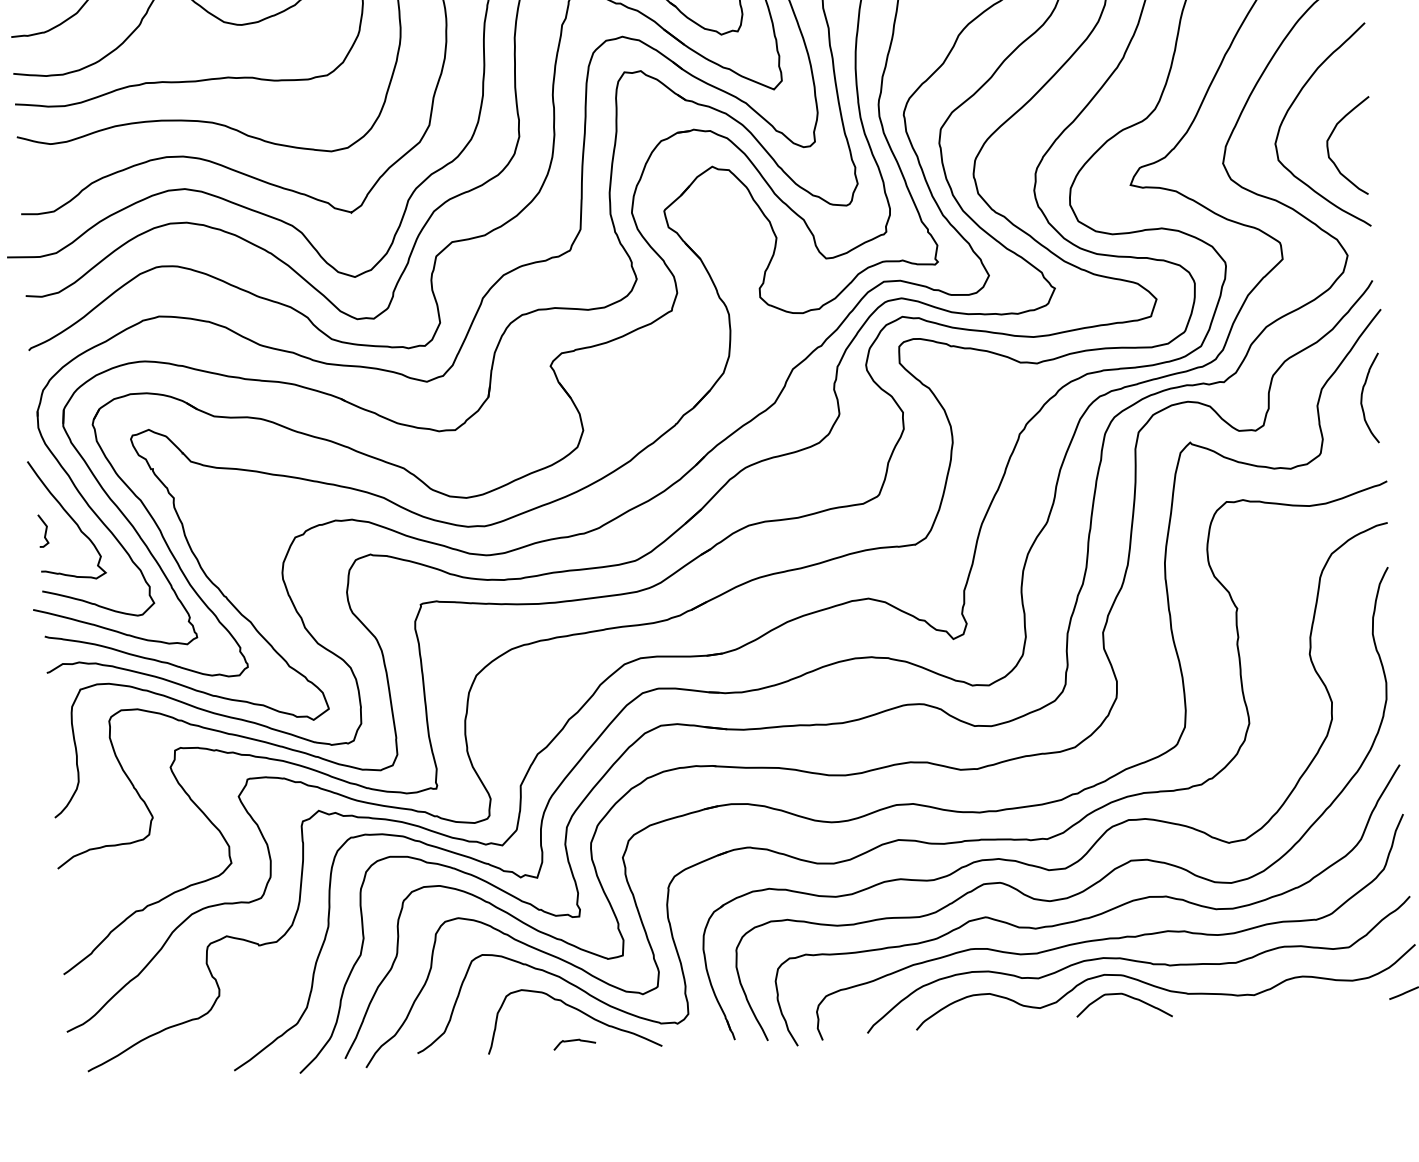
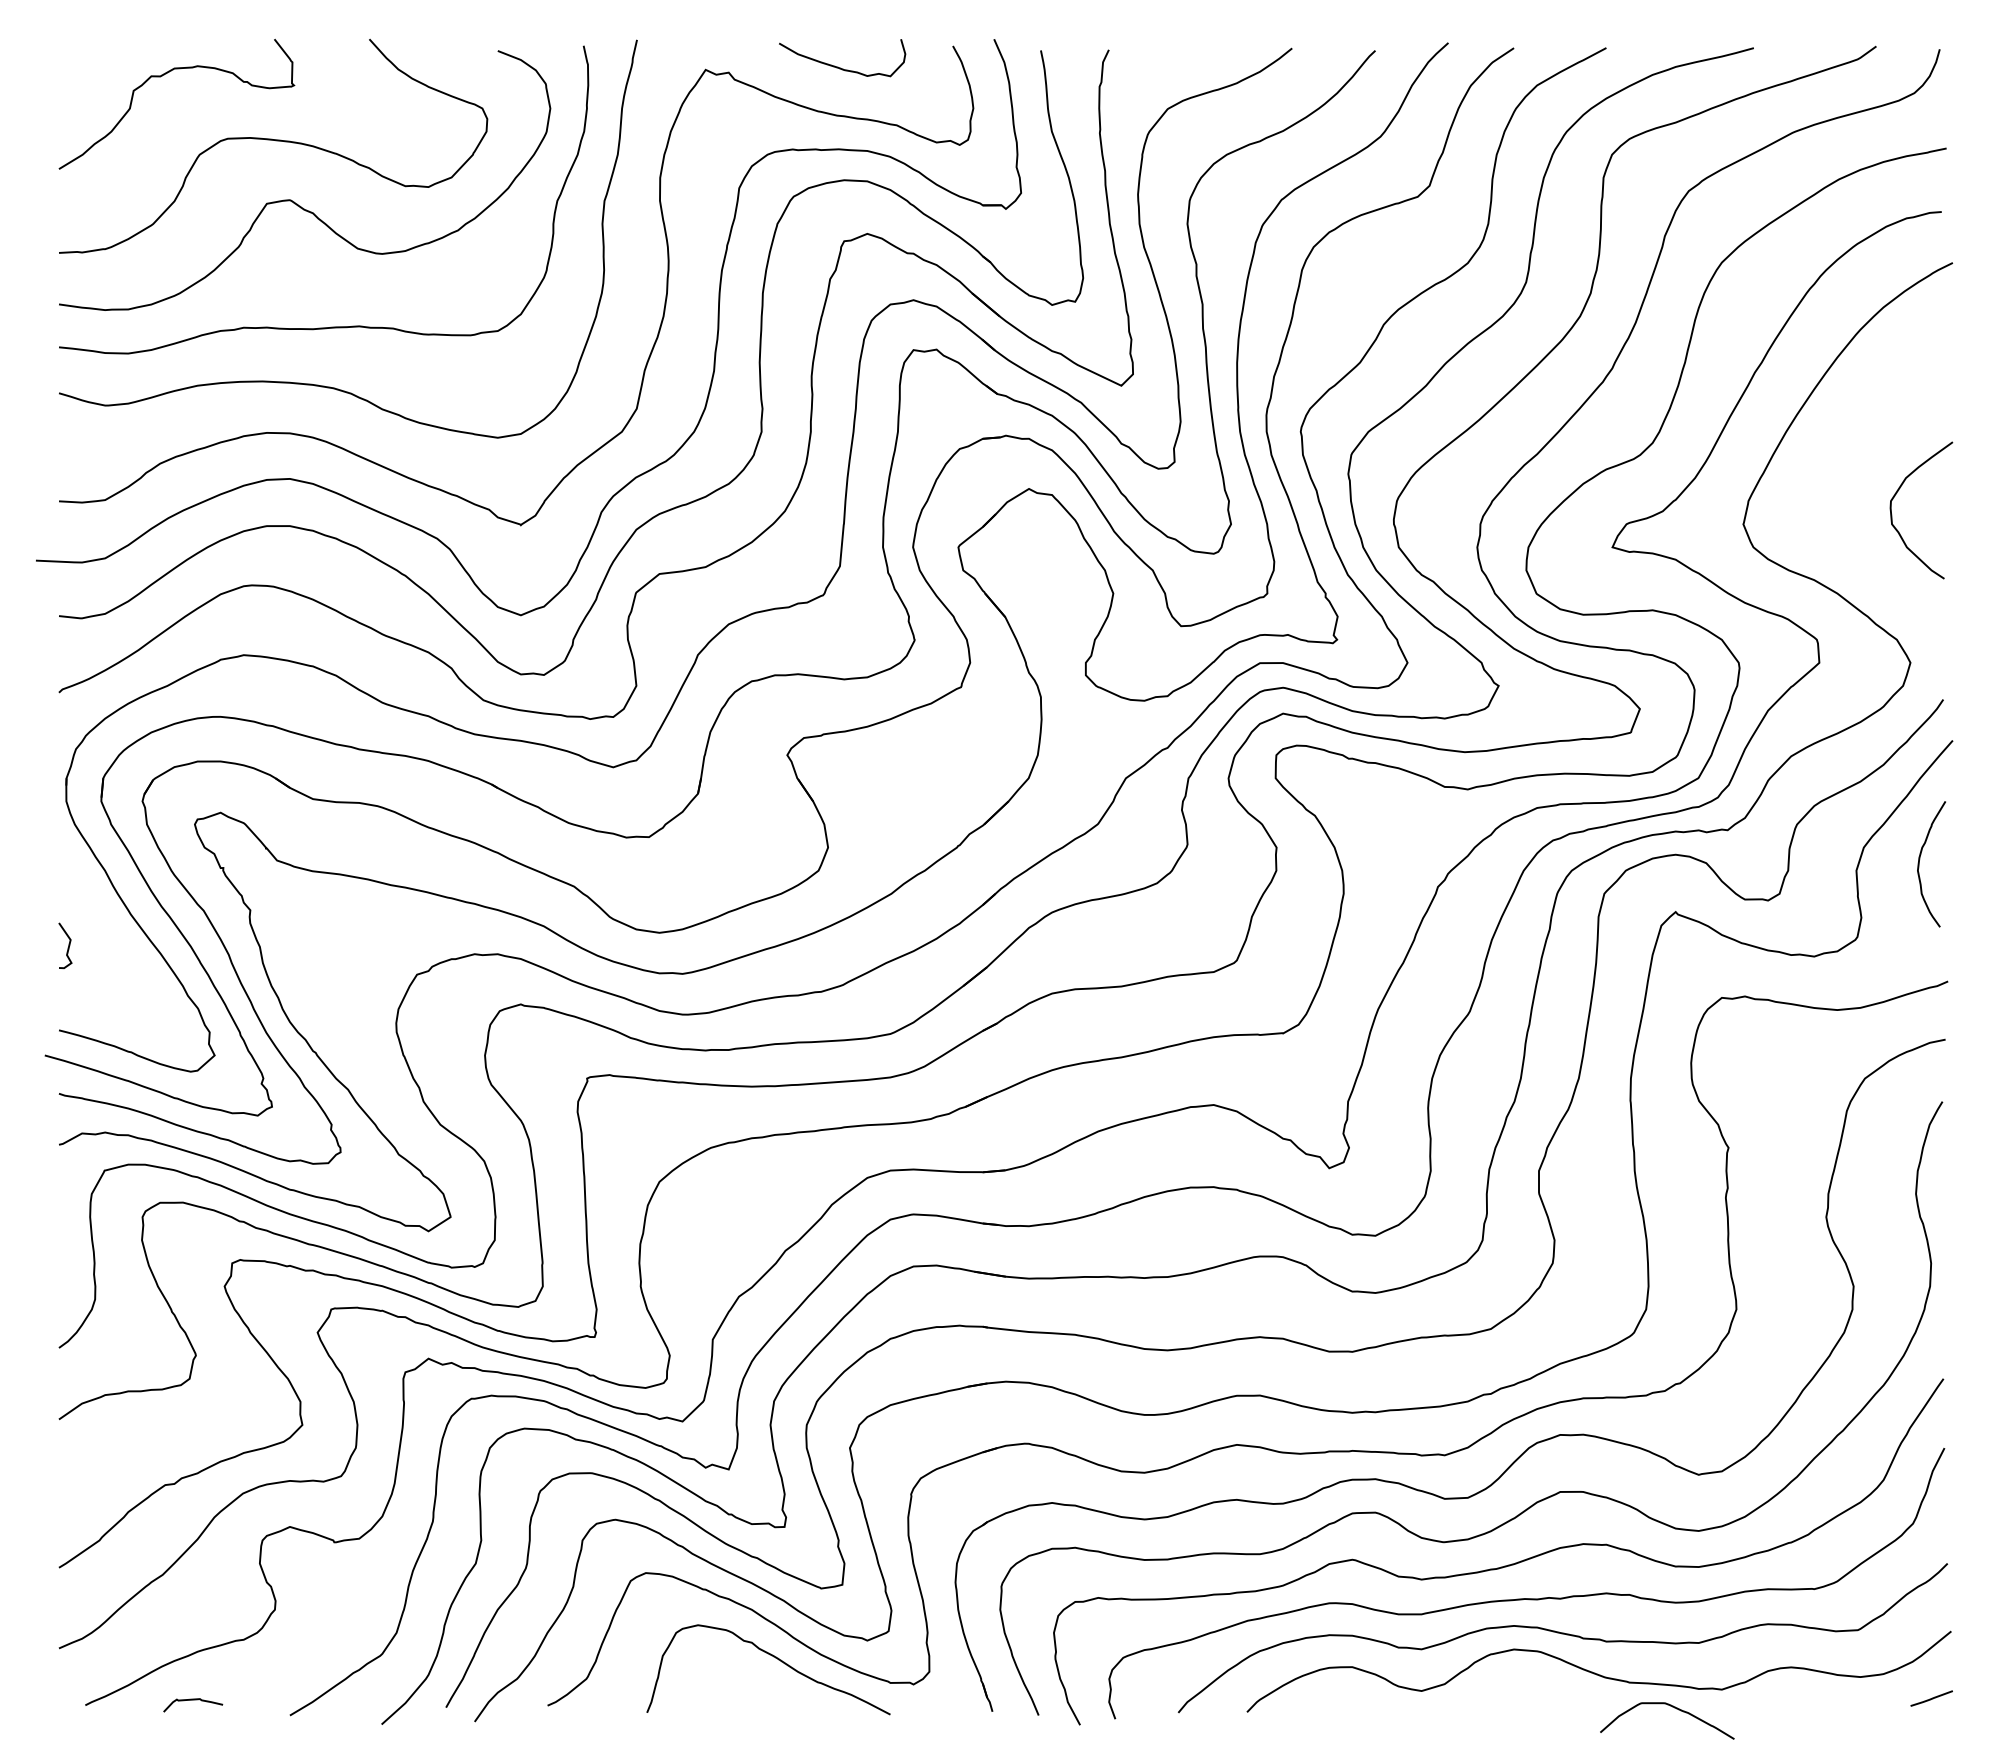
curve: (1292, 104) -> (1845, 447), removed
curve: (70, 518) -> (104, 930), removed
curve: (1128, 997) -> (1674, 1708), moved
curve: (574, 1040) -> (193, 1700), moved

